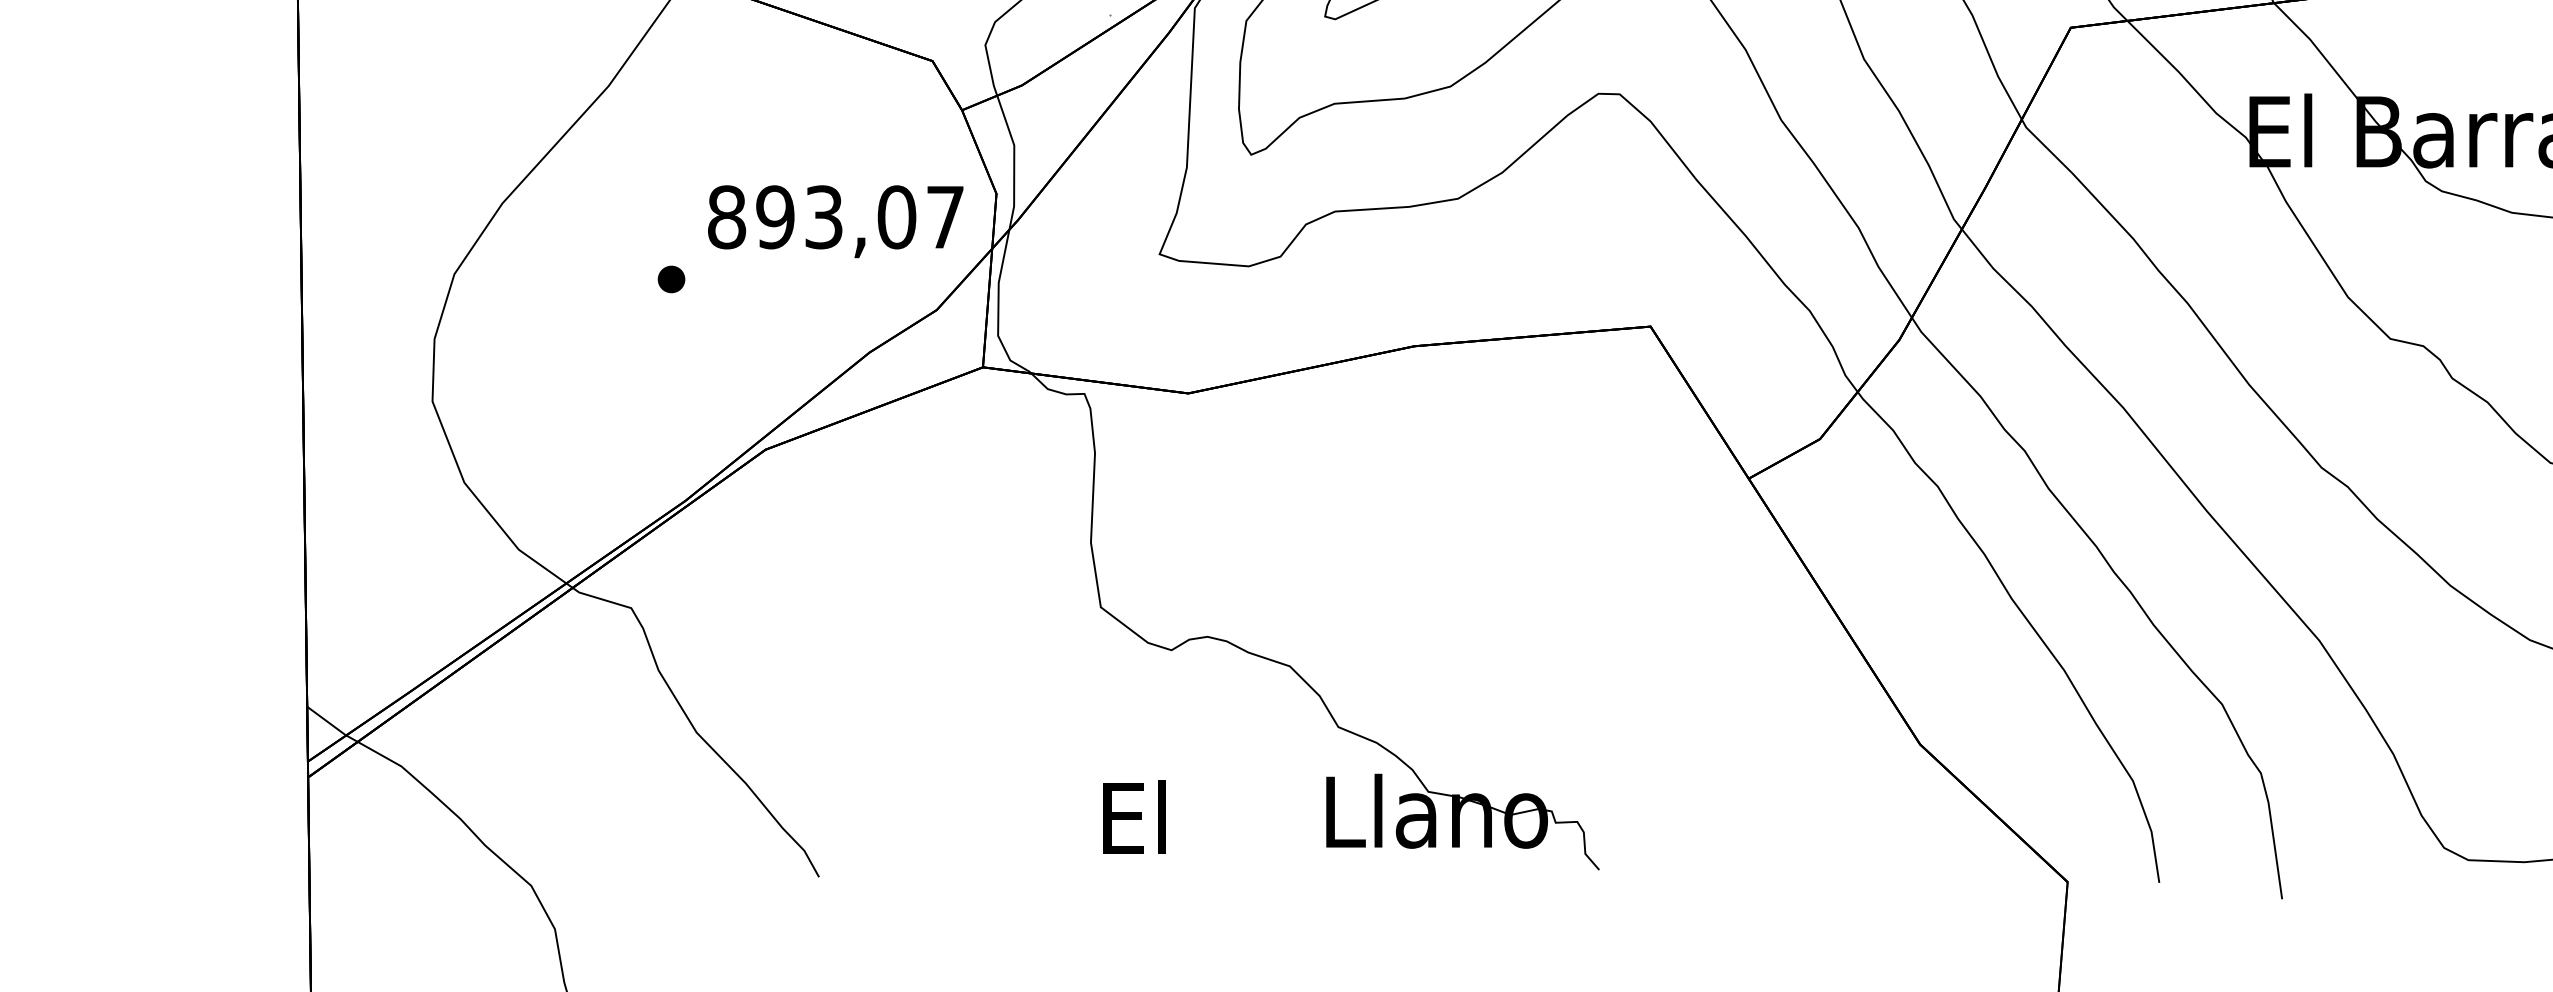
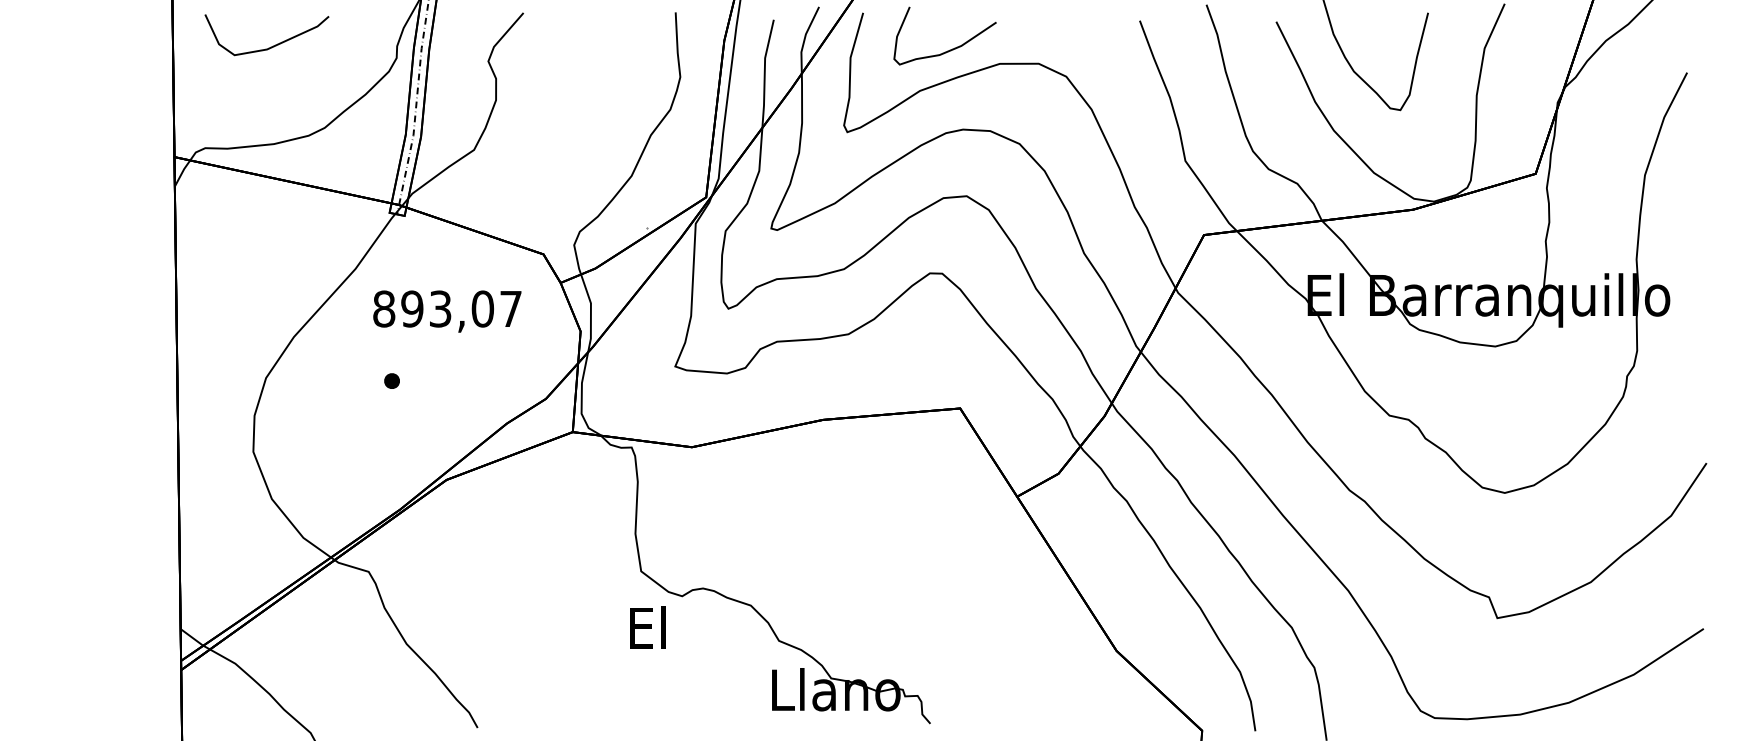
text: (835, 221) -> (447, 311), moved
text: (1134, 817) -> (647, 627), moved

